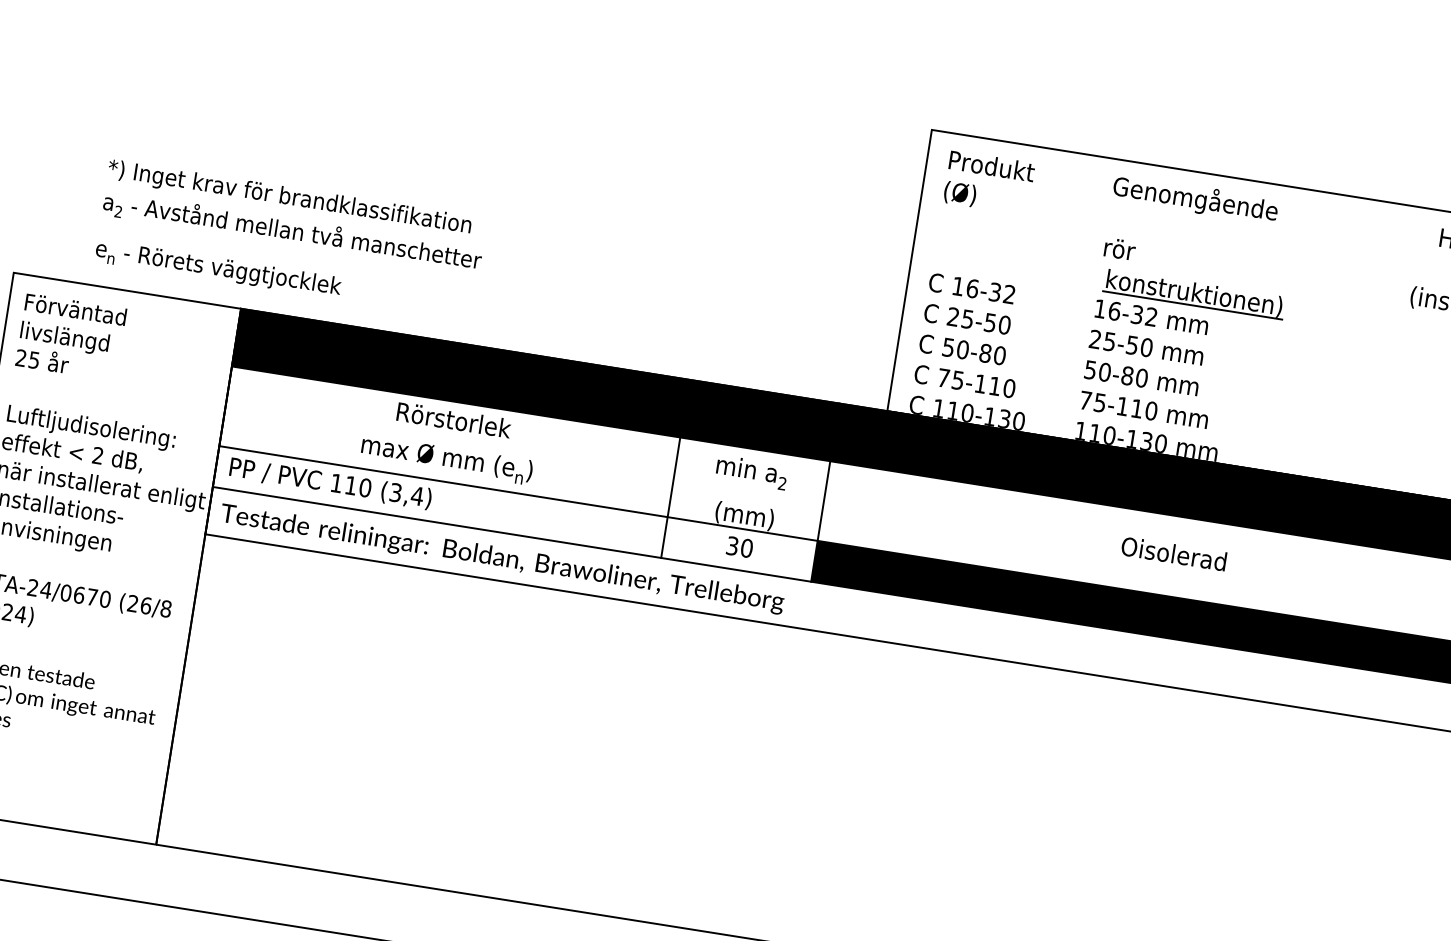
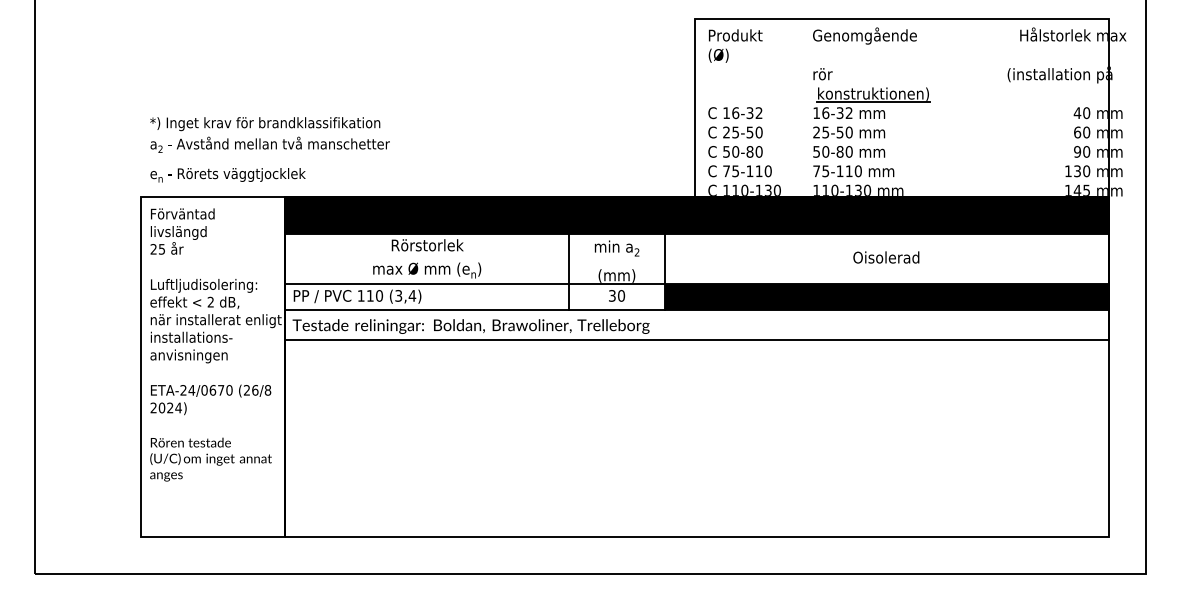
text: (290, 239) -> (269, 149), moved

